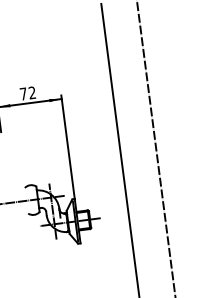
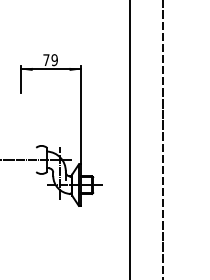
text: (32, 93) -> (54, 60), 72 -> 79

